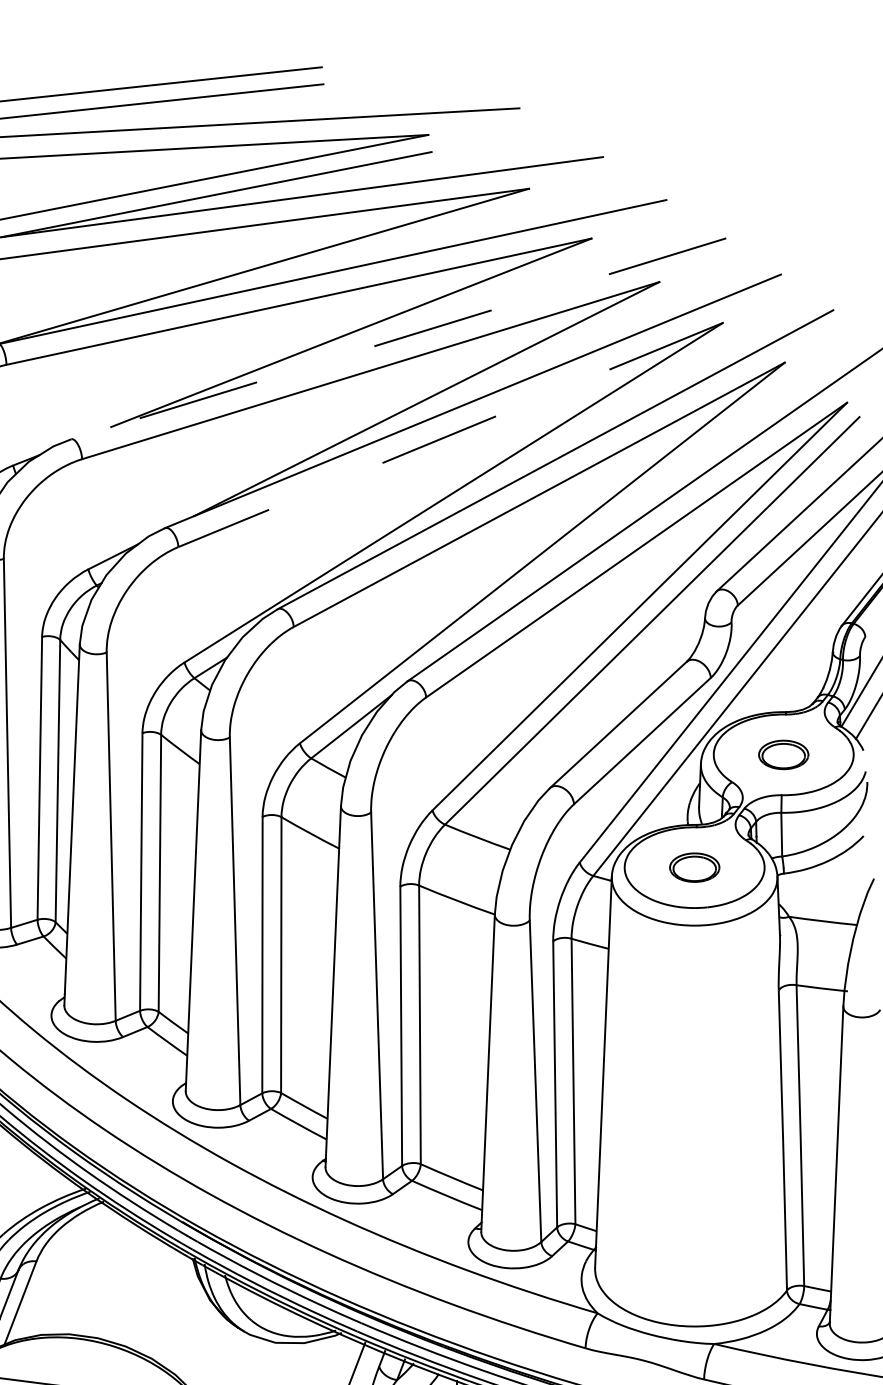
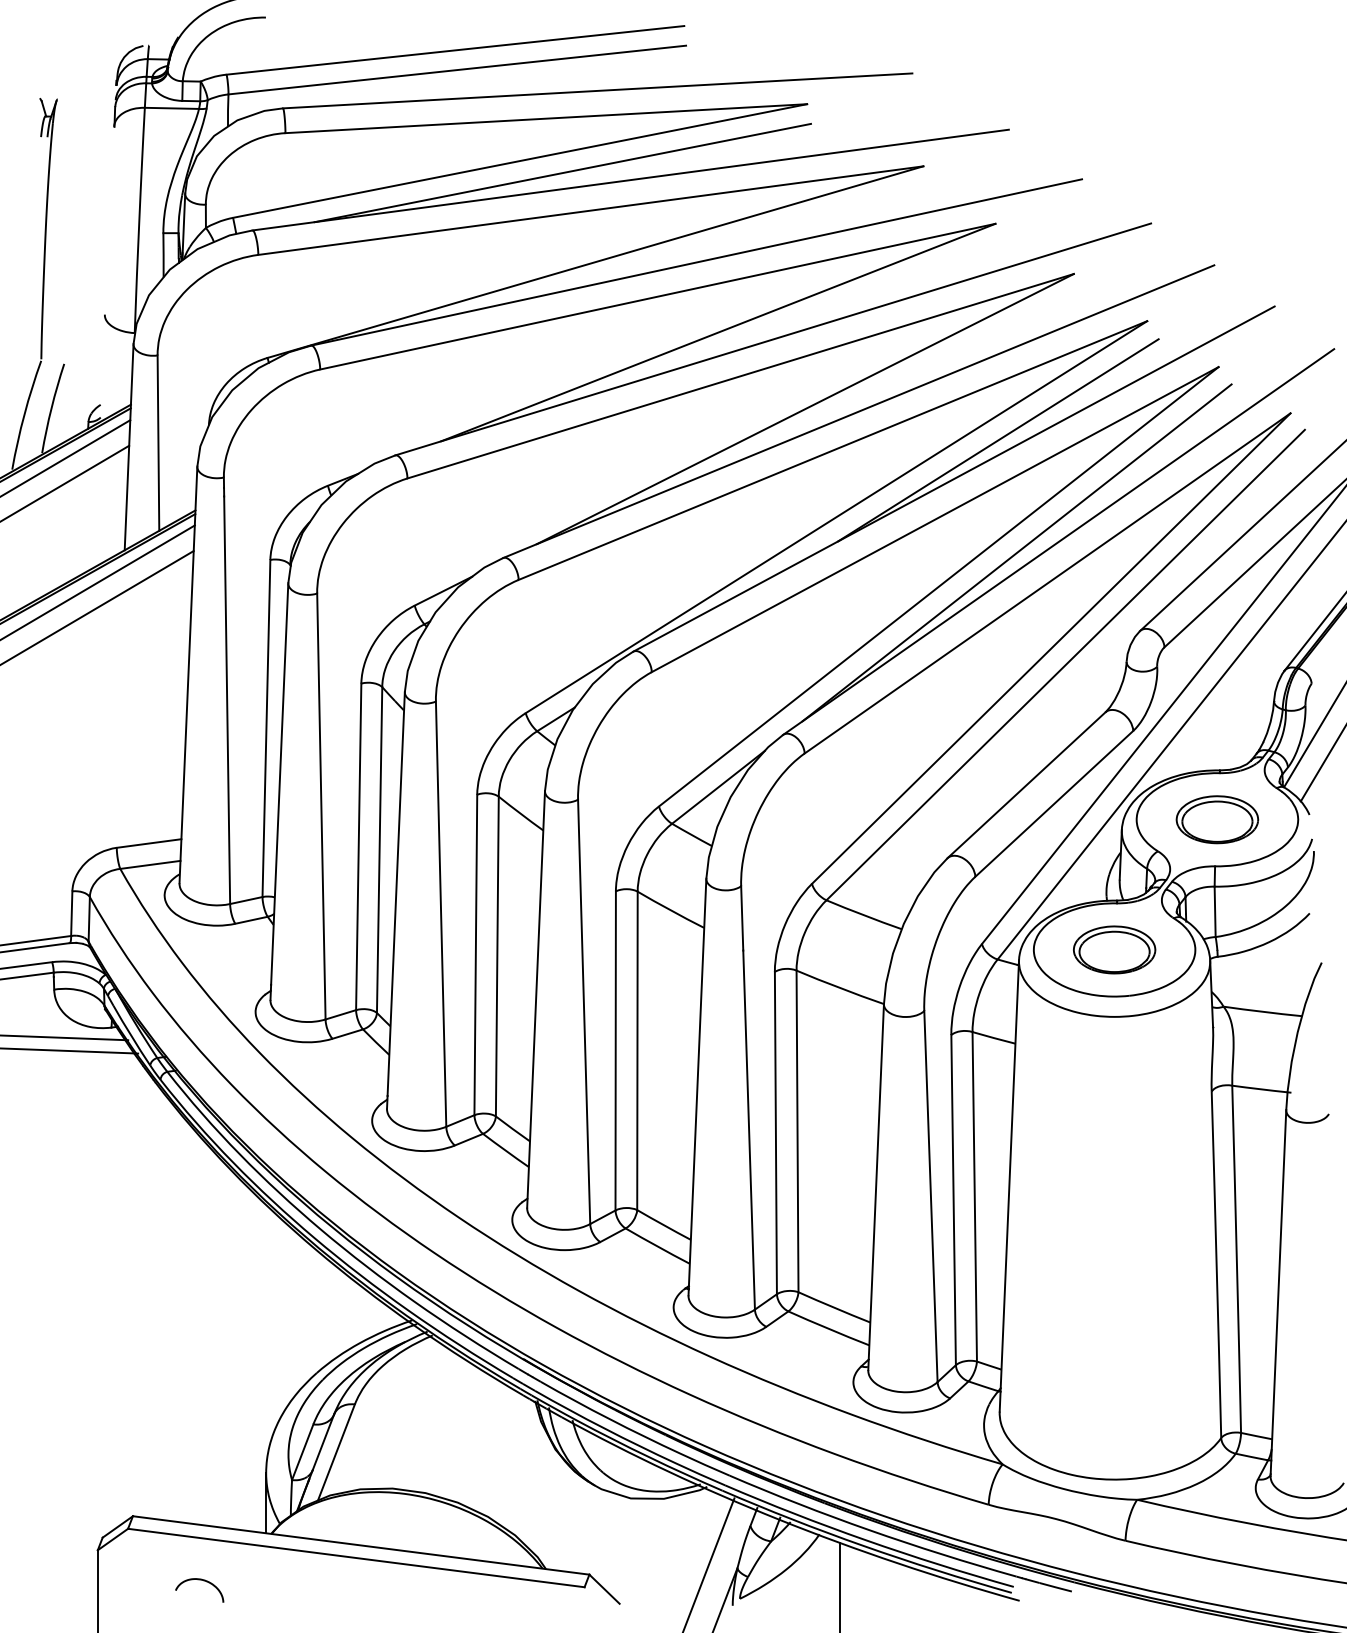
line: (398, 338) -> (772, 339), dashed -> solid
line: (594, 426) -> (998, 440), added
line: (450, 434) -> (832, 450), dashed -> solid
line: (609, 523) -> (1016, 552), added
part: (783, 754) -> (1217, 819), size x1.43
part: (694, 867) -> (1114, 949), size x1.43

